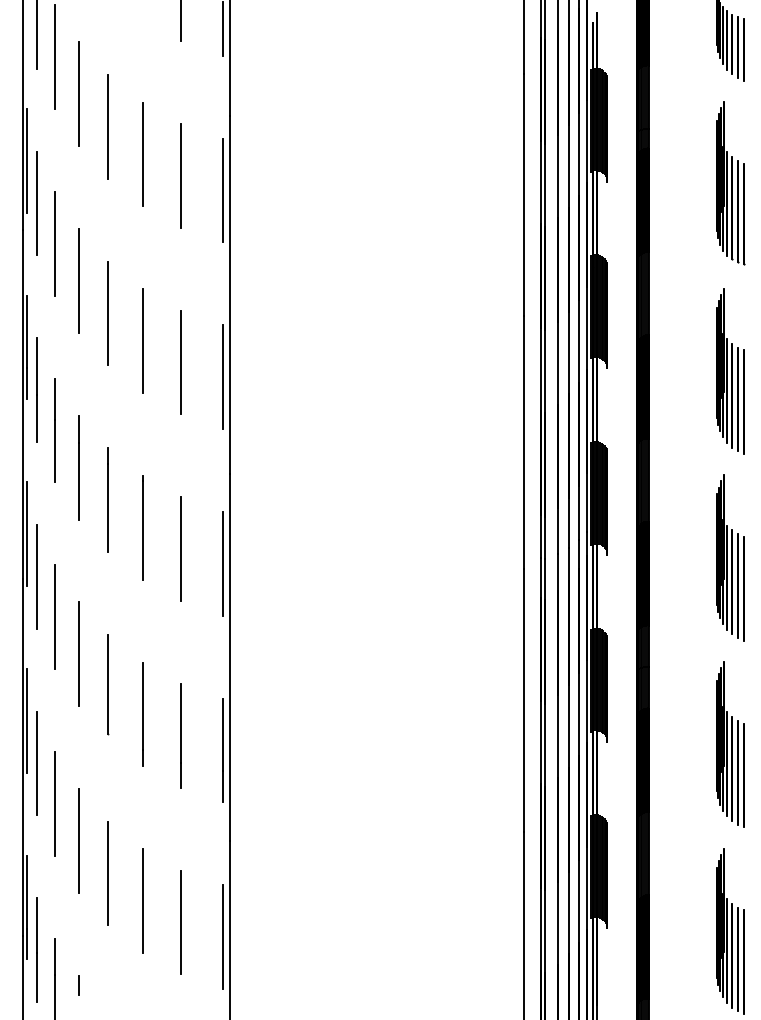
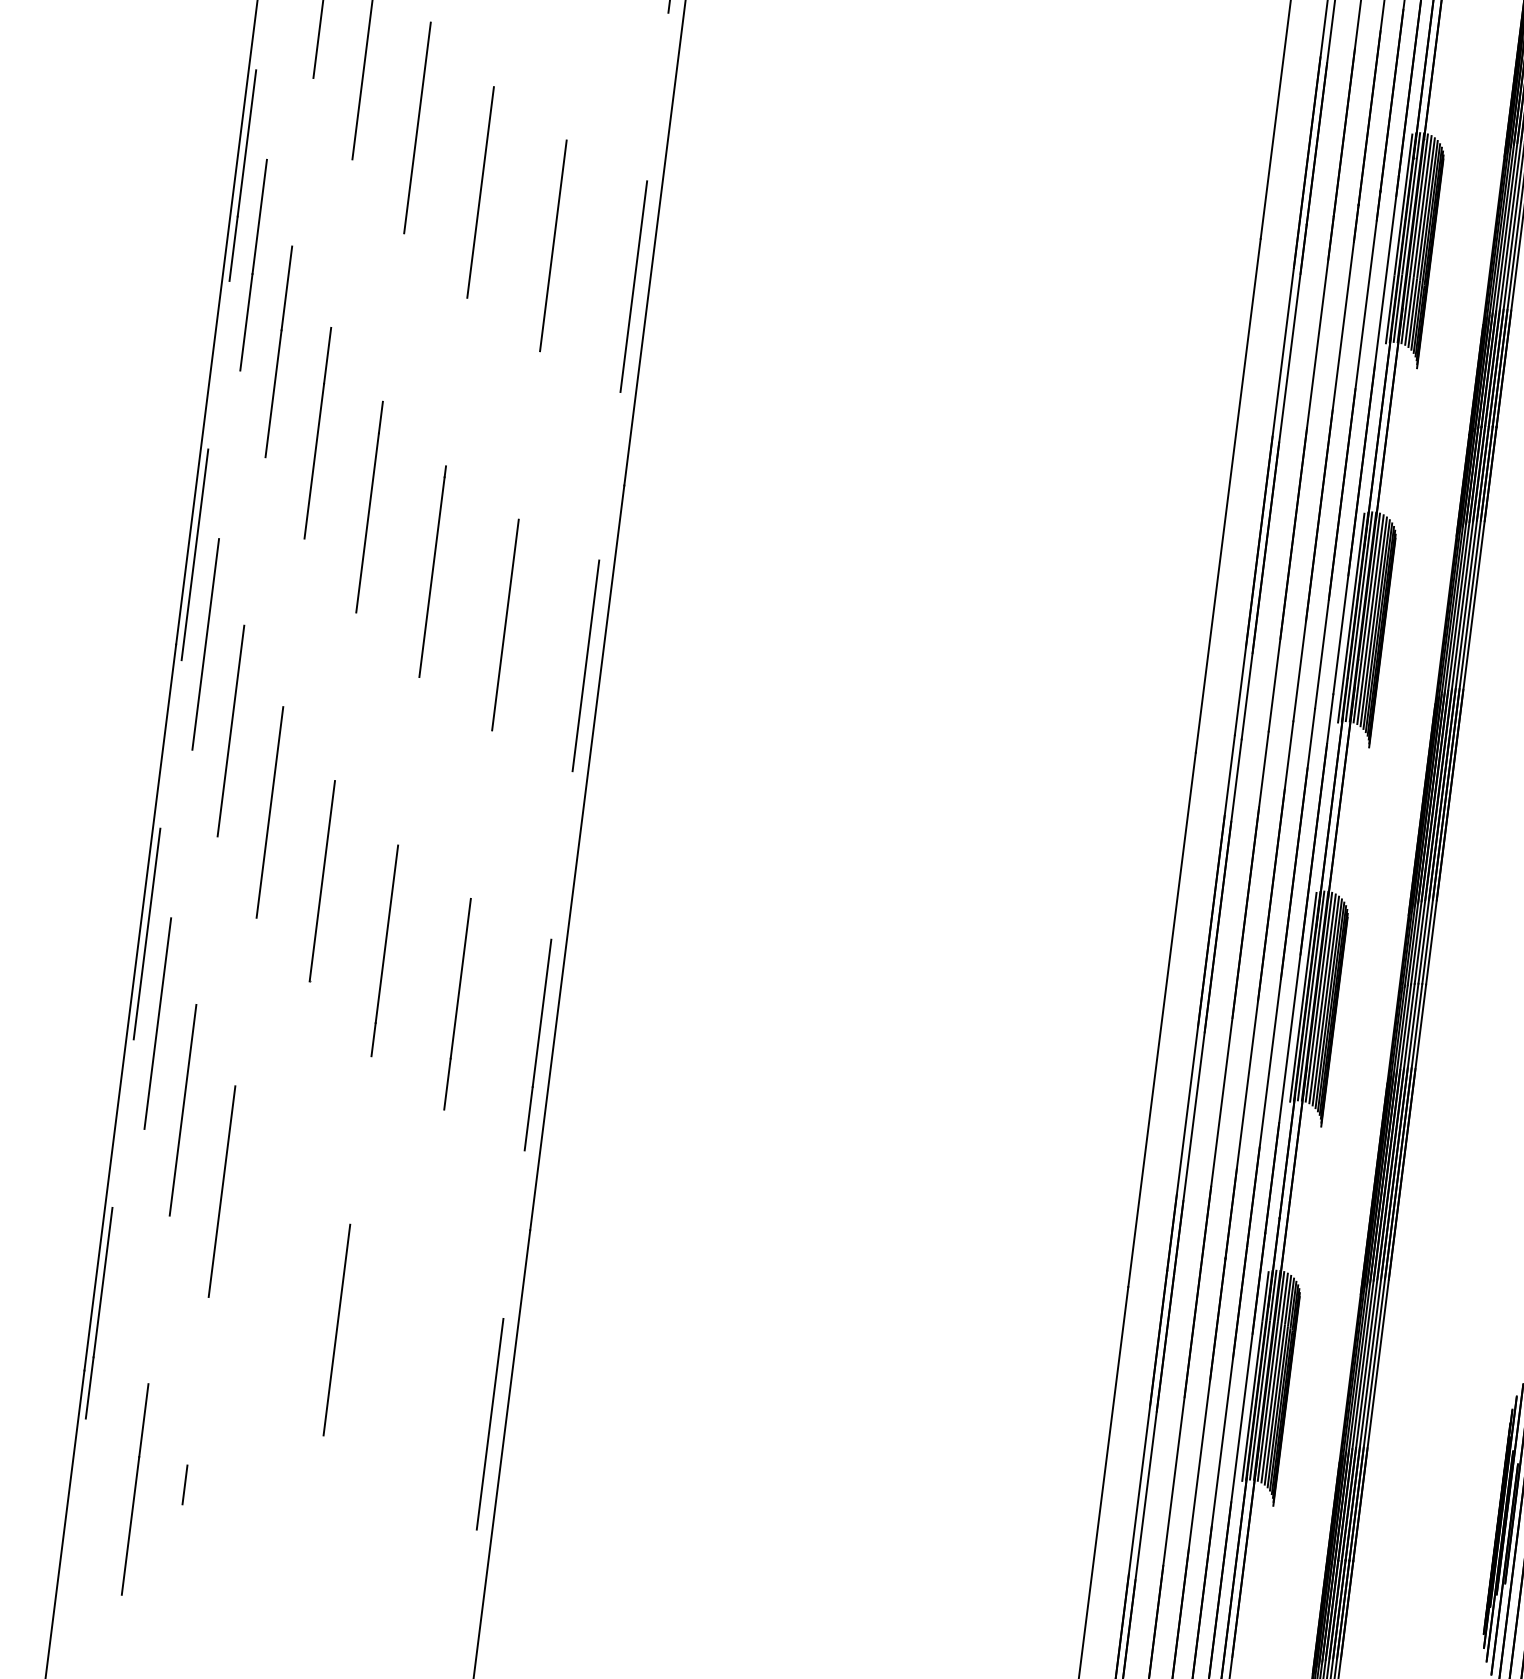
line: (108, 873) -> (274, 1265), removed
line: (181, 922) -> (410, 1383), removed
line: (36, 949) -> (108, 1401), removed

